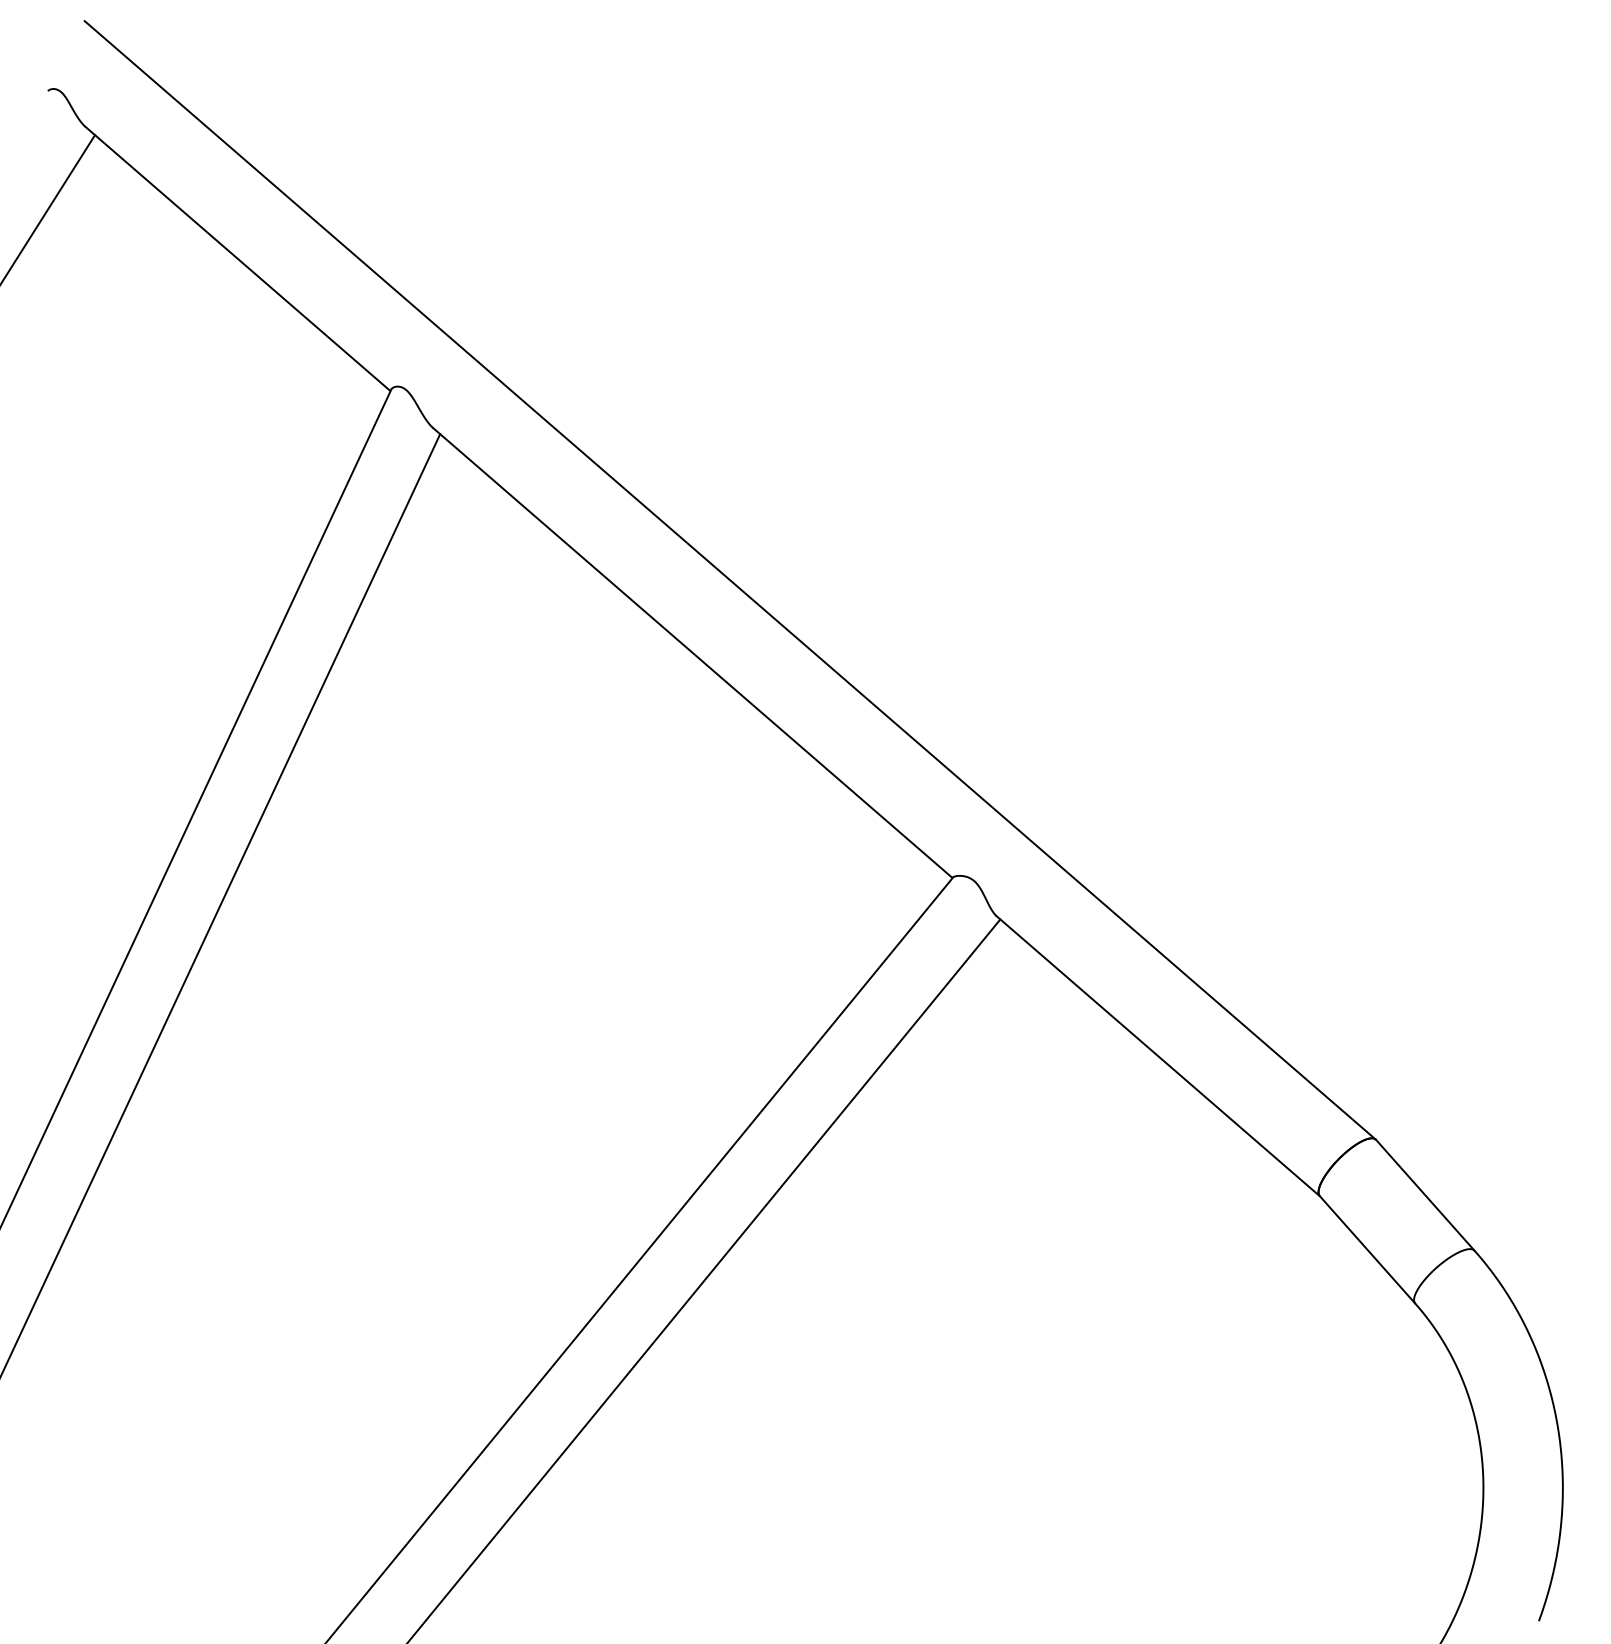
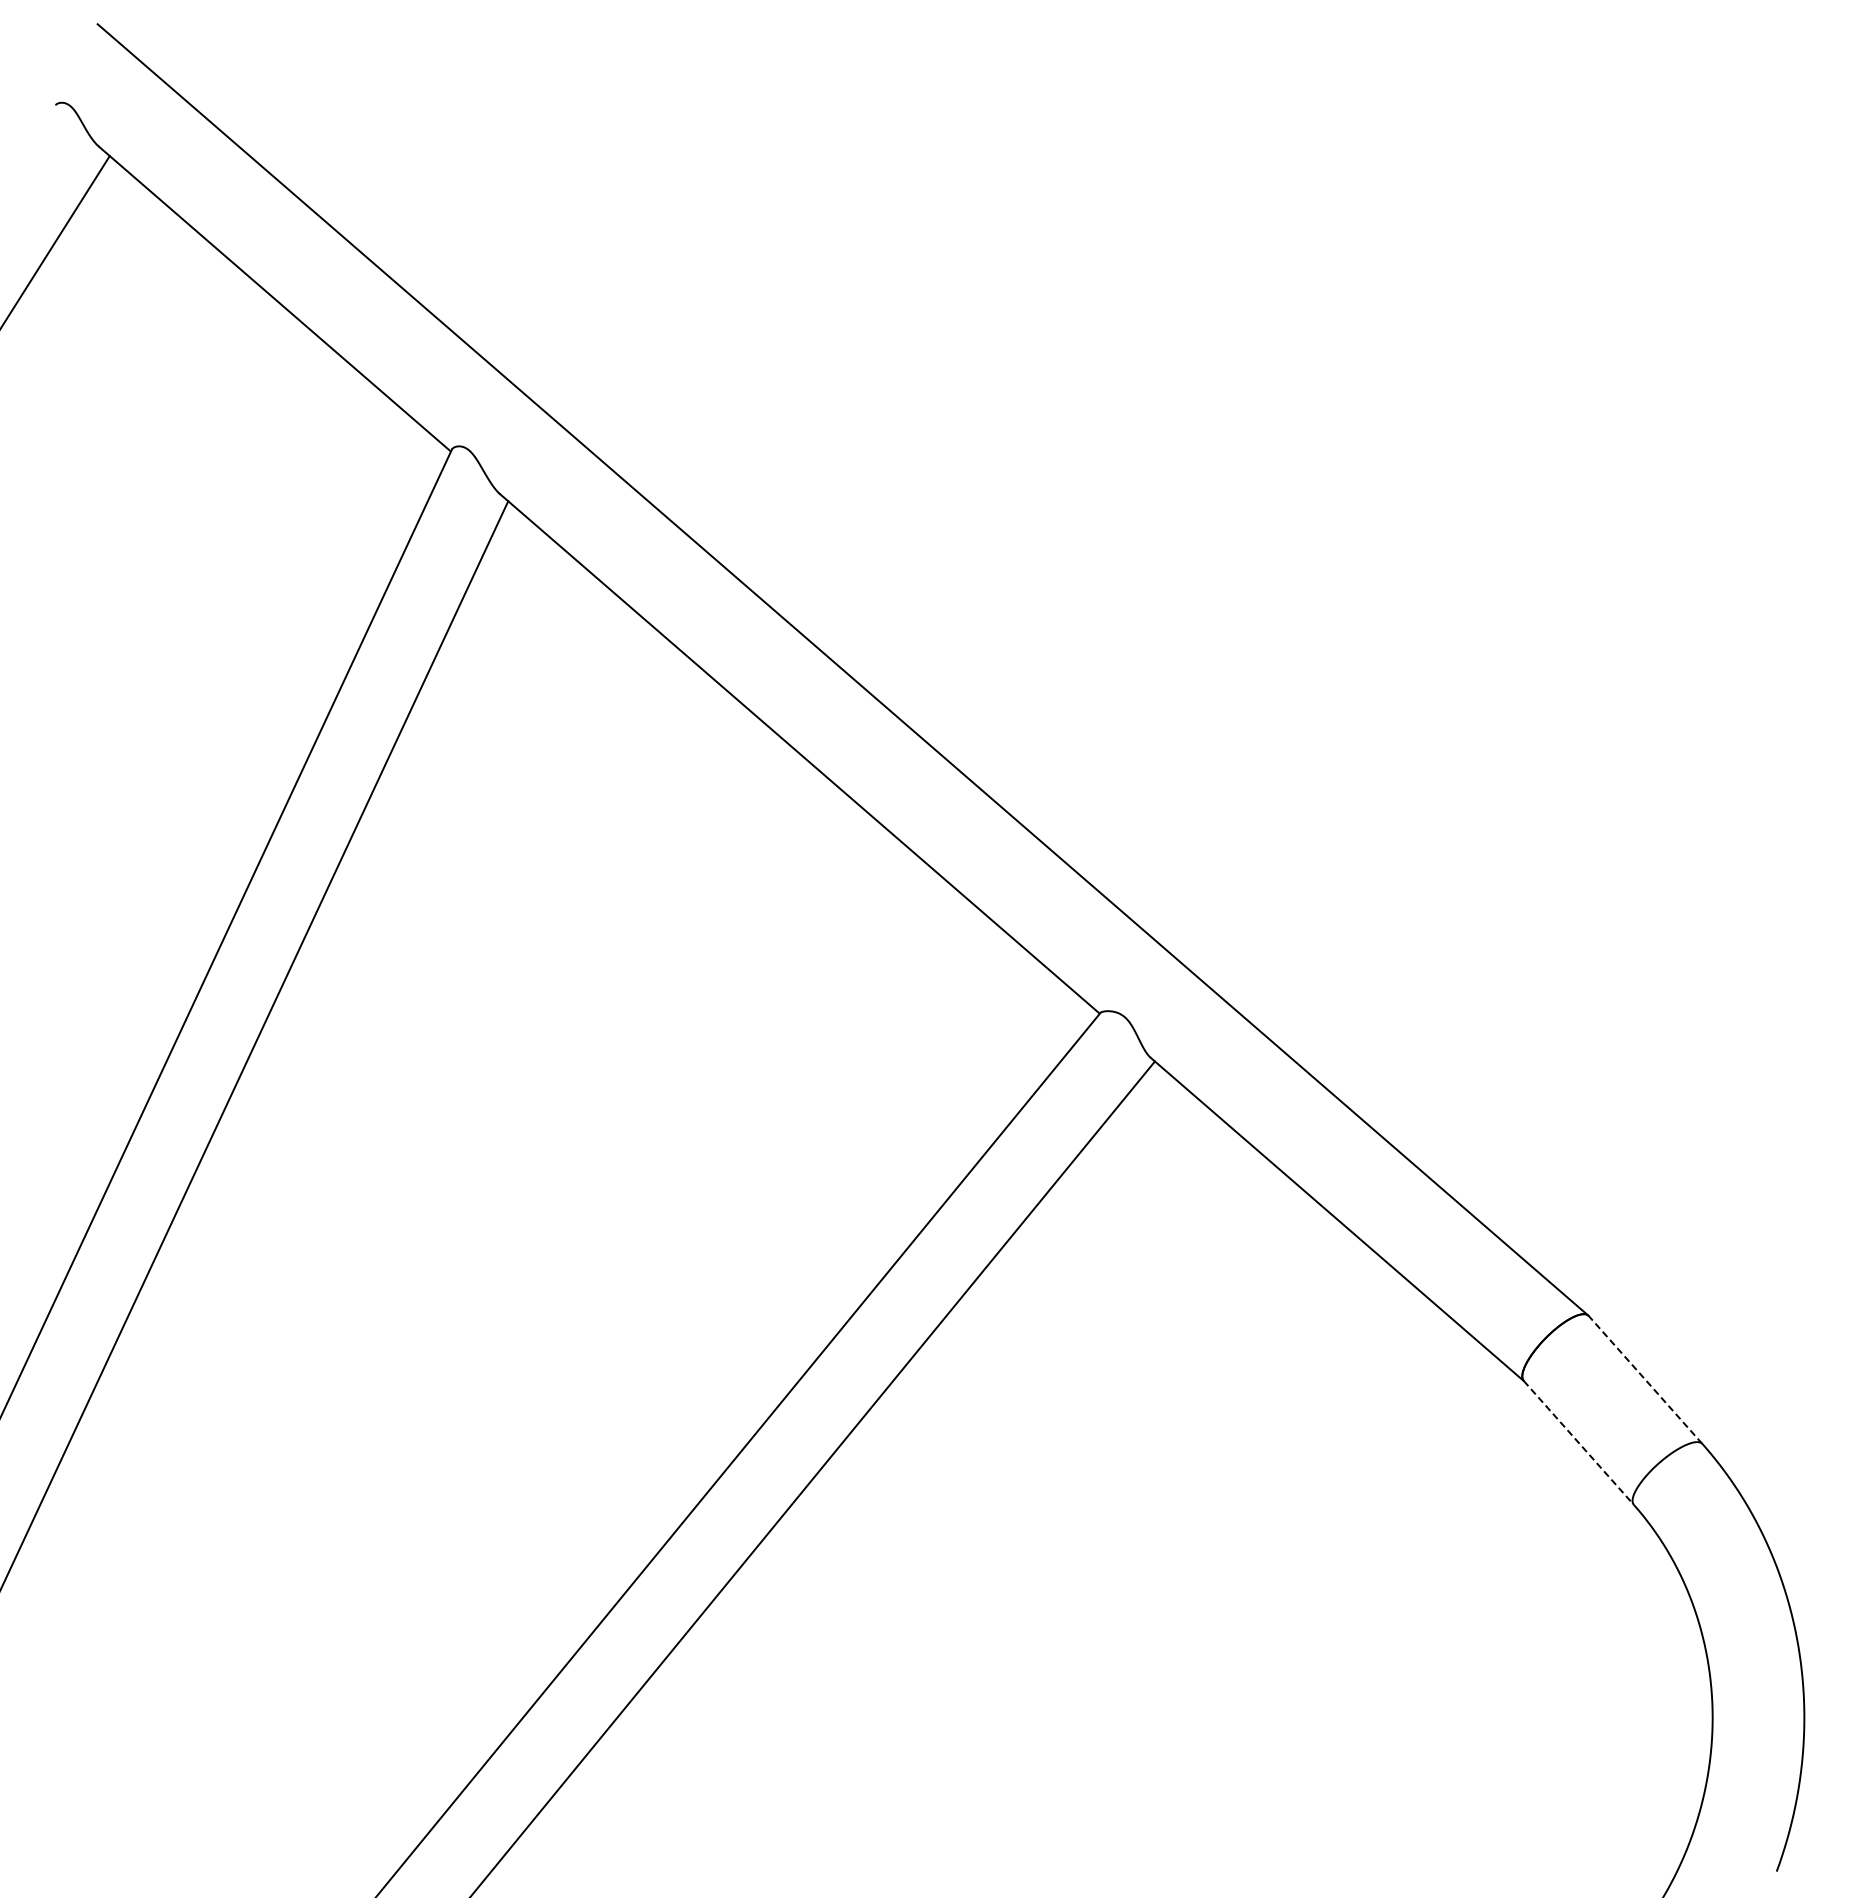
line: (1425, 1194) -> (1645, 1379), solid -> dashed
line: (1367, 1249) -> (1578, 1442), solid -> dashed

